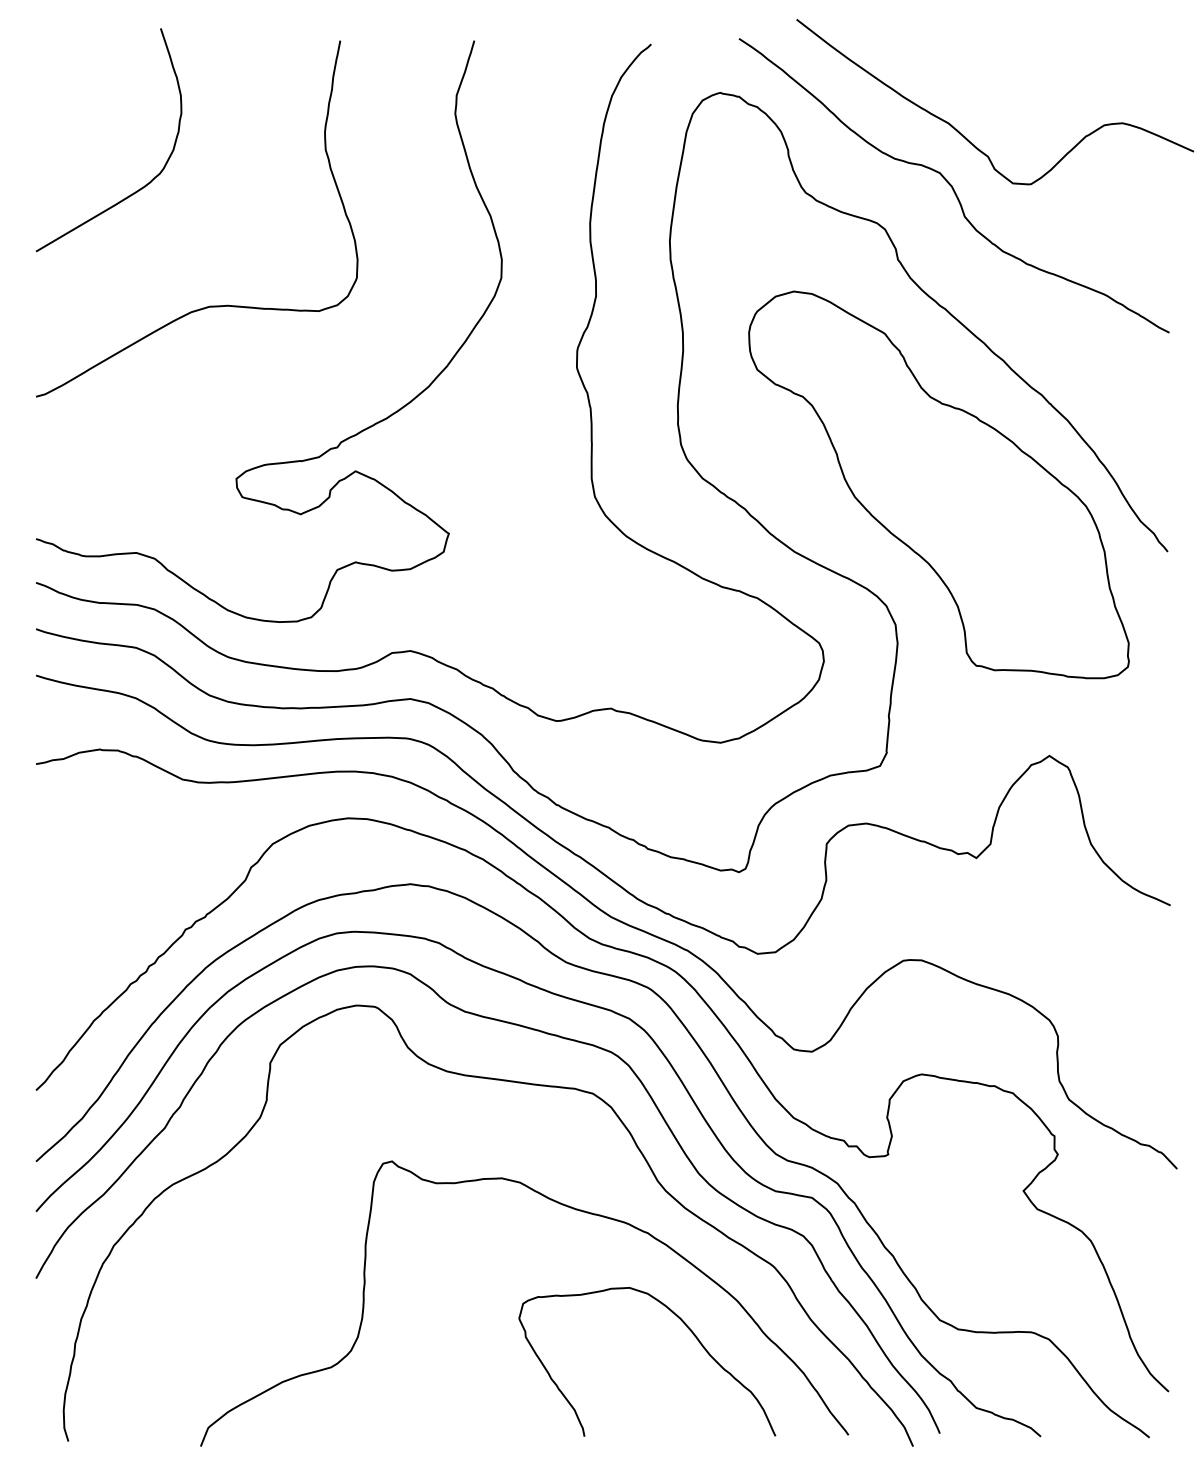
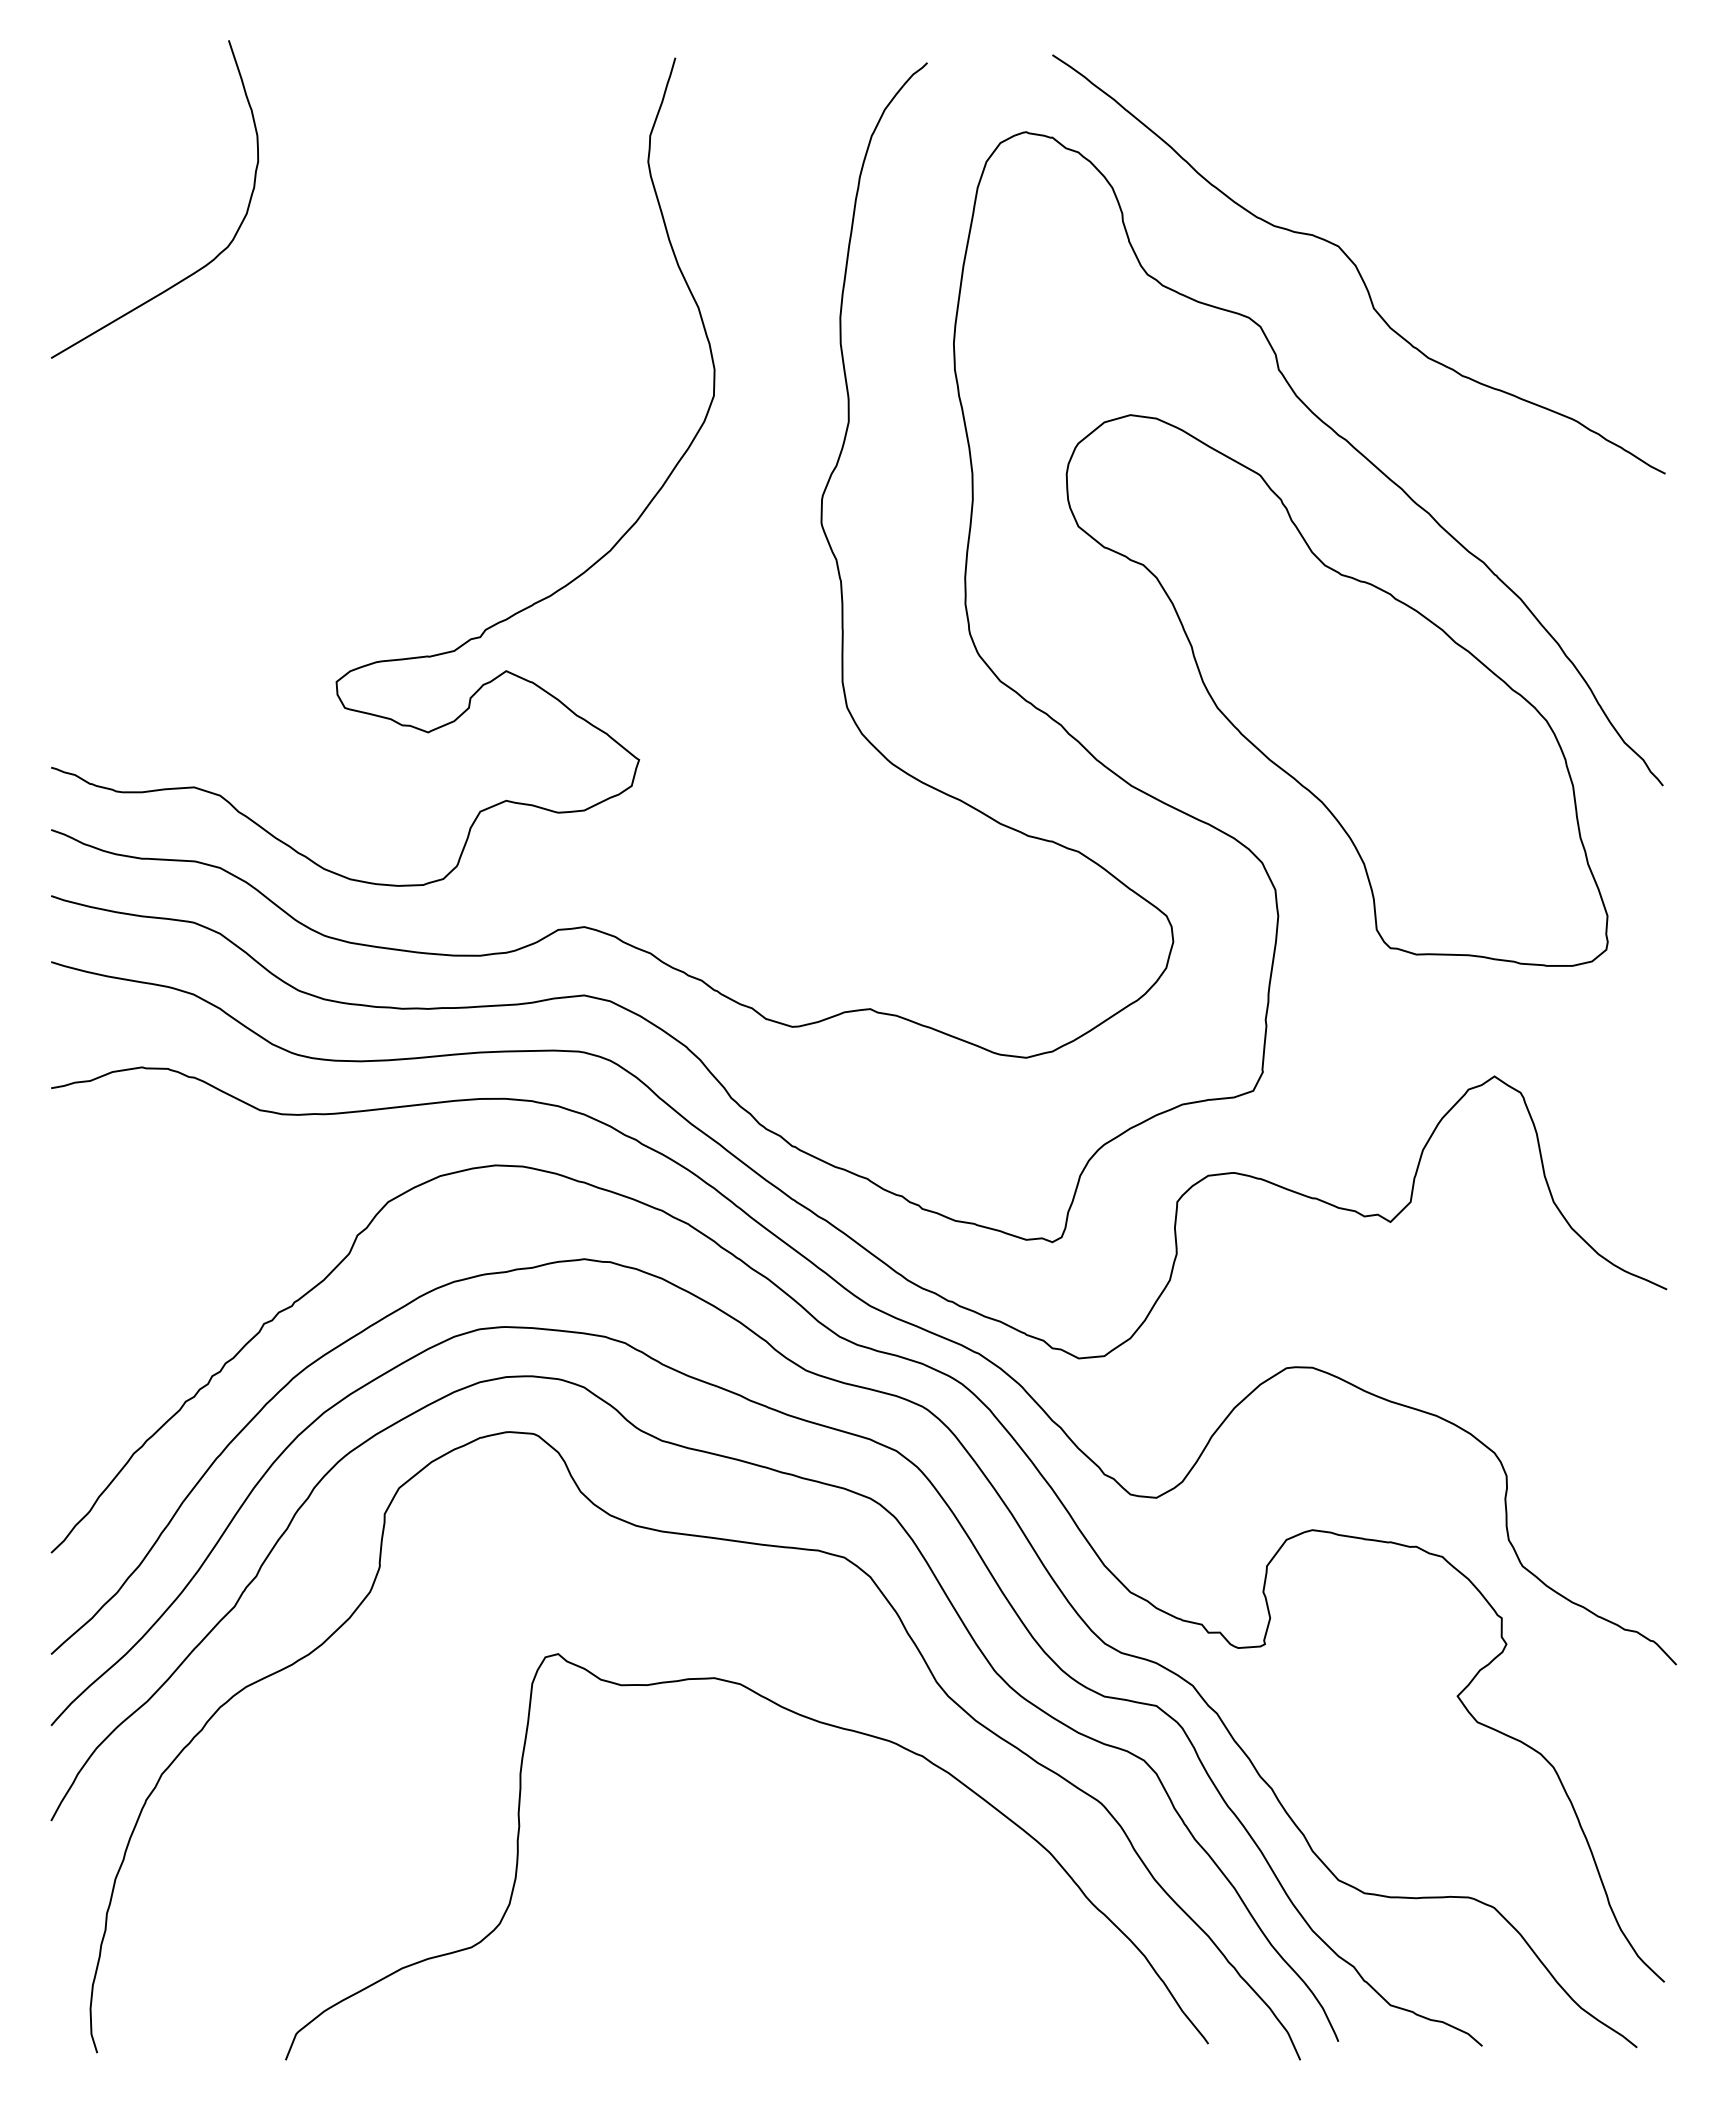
curve: (965, 136) -> (1374, 194), removed
curve: (209, 305) -> (298, 435), removed
curve: (686, 1326) -> (977, 1889), removed

